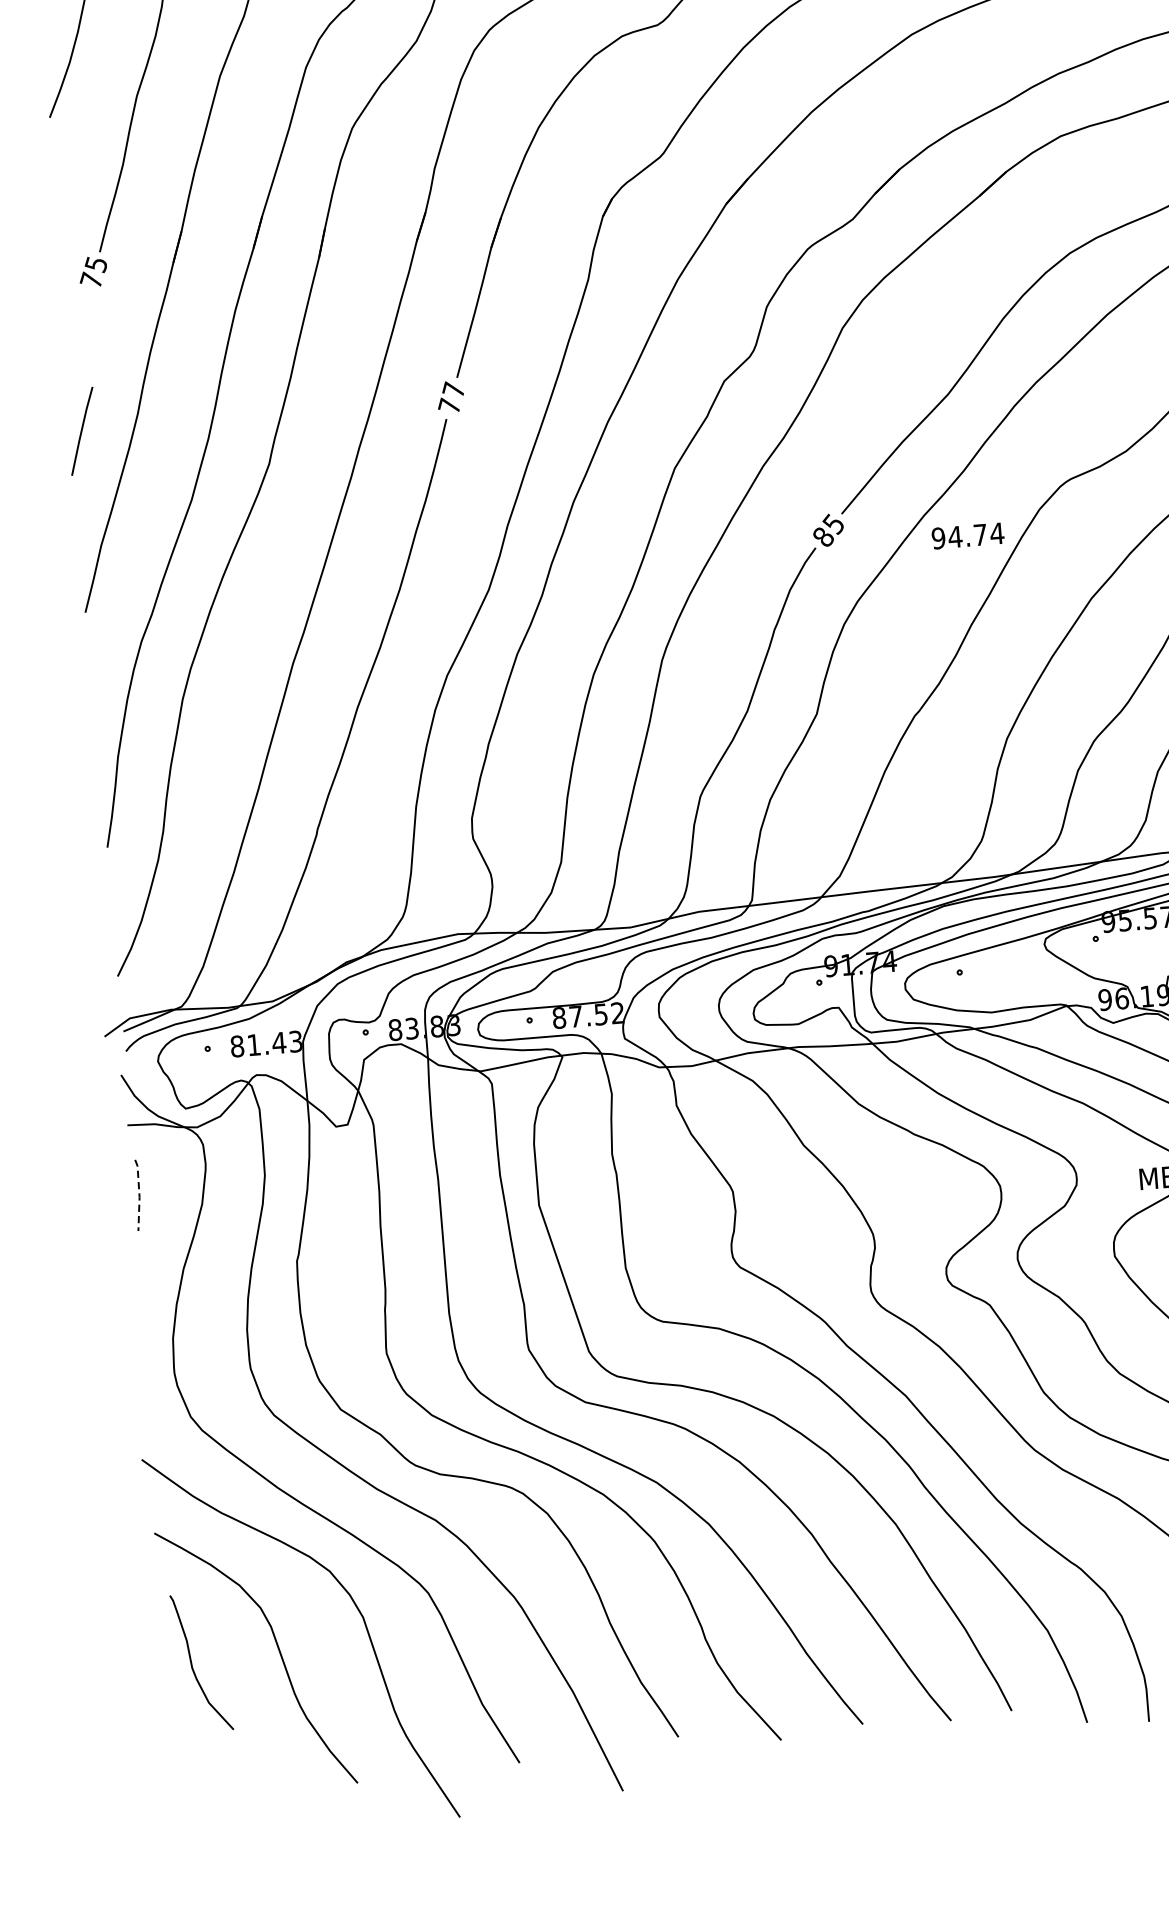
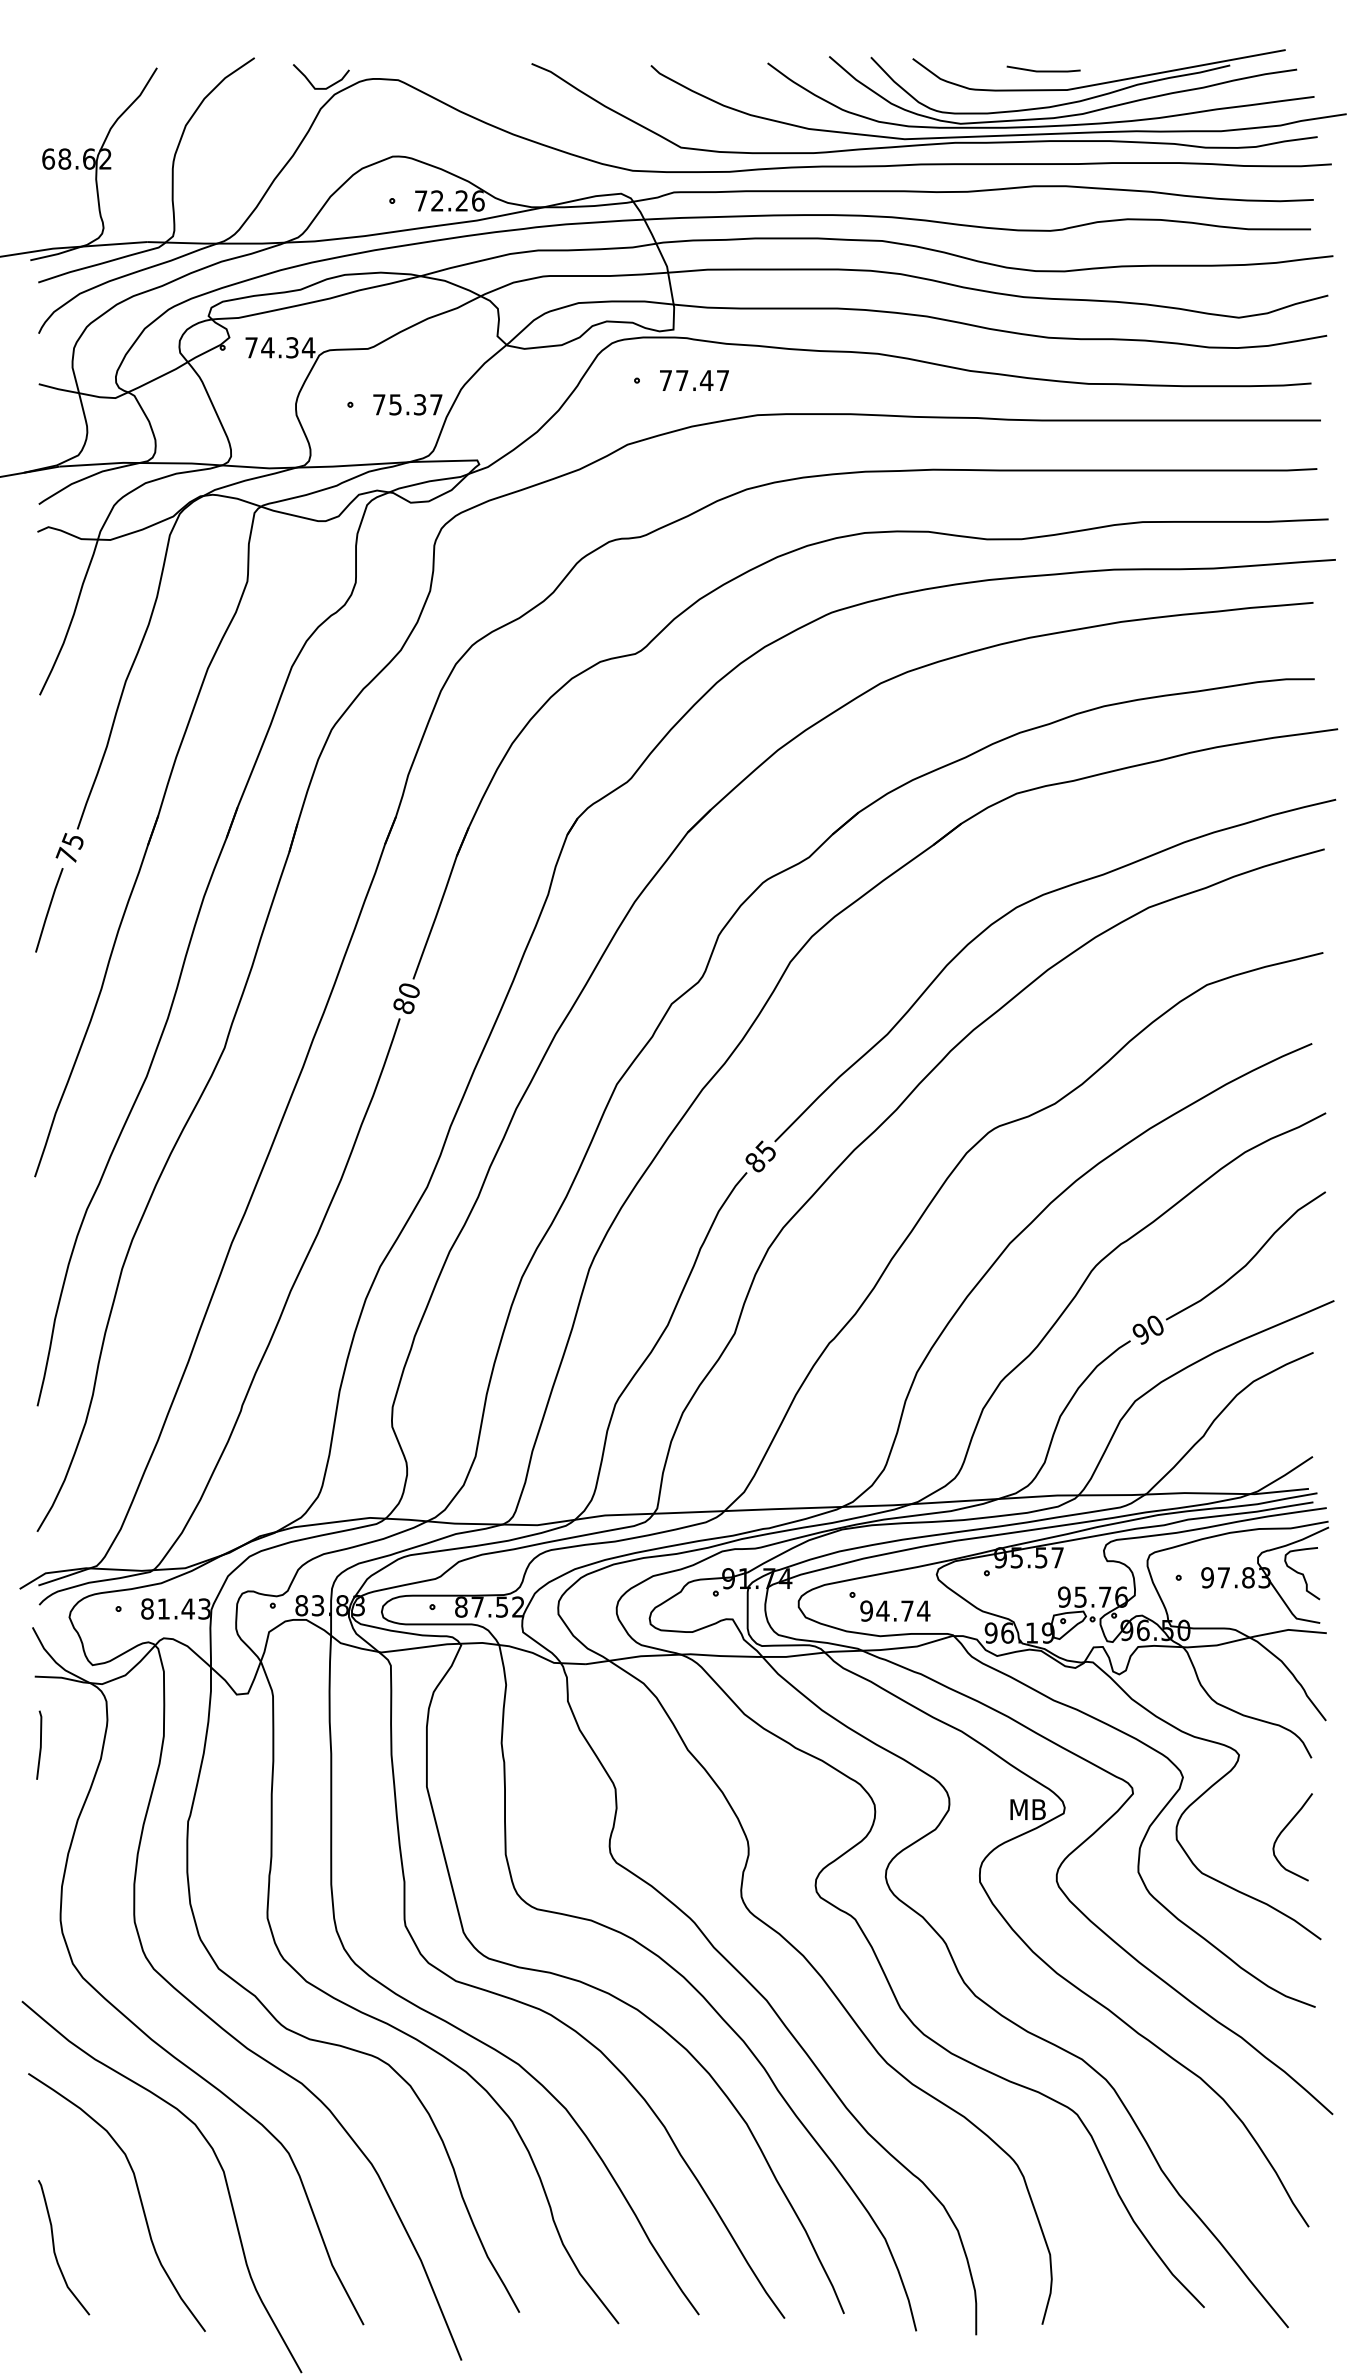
text: (450, 397) -> (405, 997), 77 -> 80
line: (82, 431) -> (49, 910), moved
text: (968, 535) -> (895, 1610), moved
line: (139, 1195) -> (40, 1745), dashed -> solid
curve: (193, 1666) -> (55, 2250), moved

